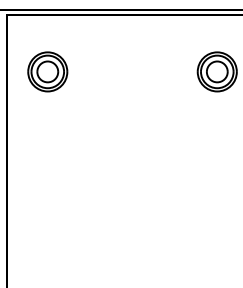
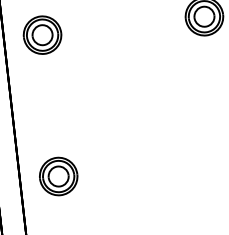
part: (47, 219) -> (58, 176), added

